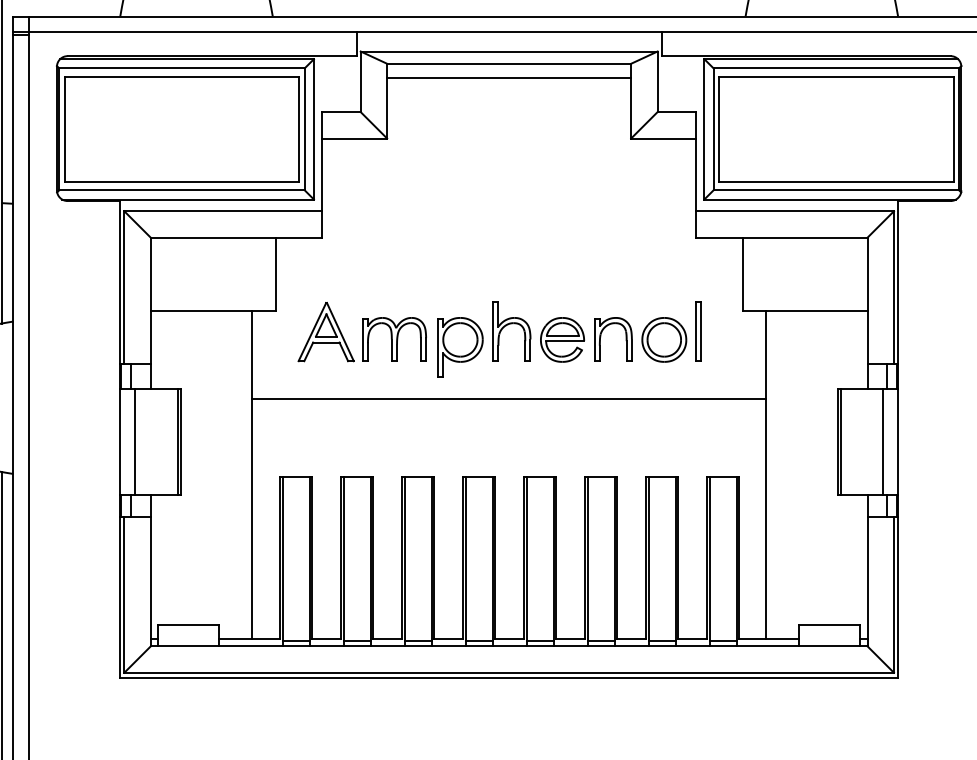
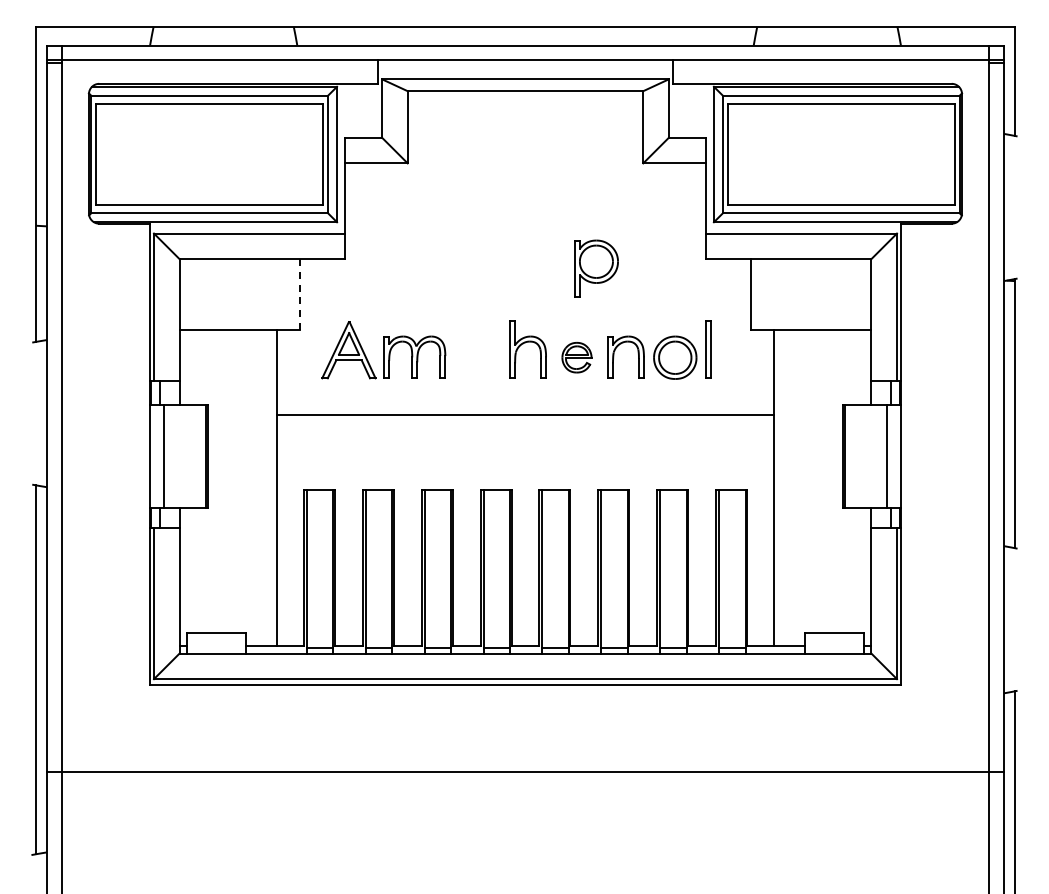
line: (509, 77) -> (525, 104), removed
line: (276, 274) -> (300, 294), solid -> dashed
part: (561, 339) -> (576, 357), size x0.7
part: (460, 346) -> (596, 268), moved

